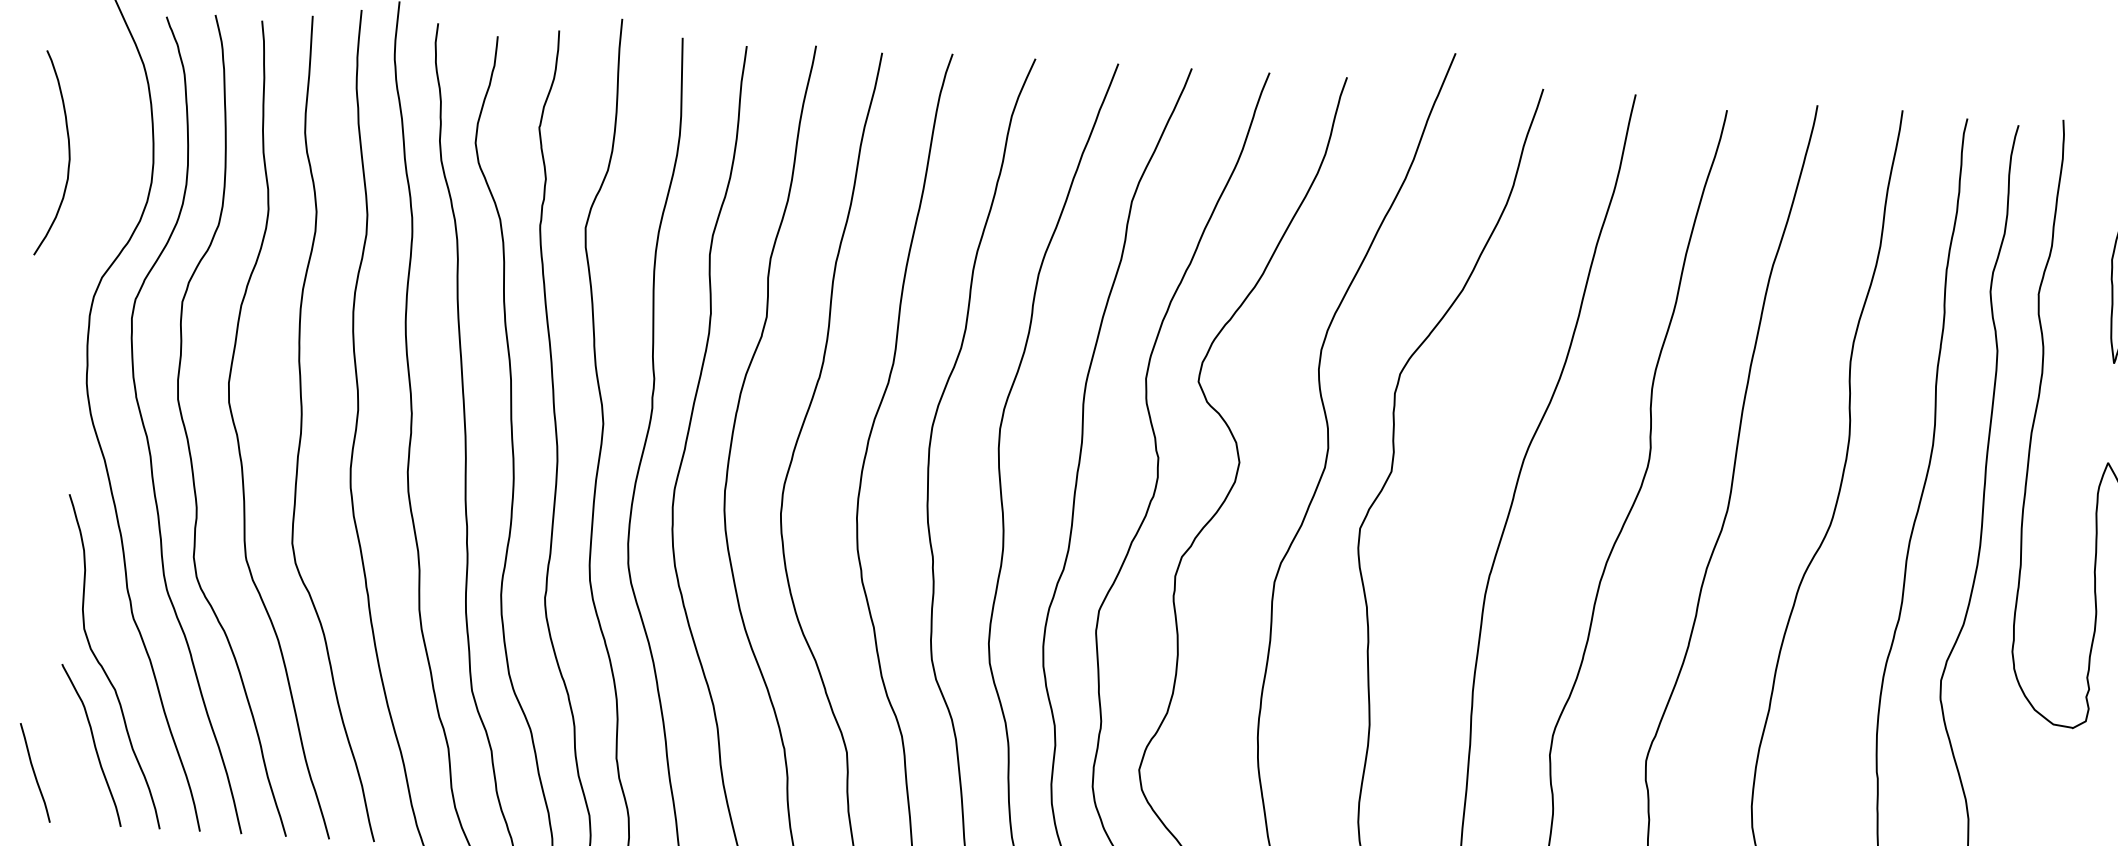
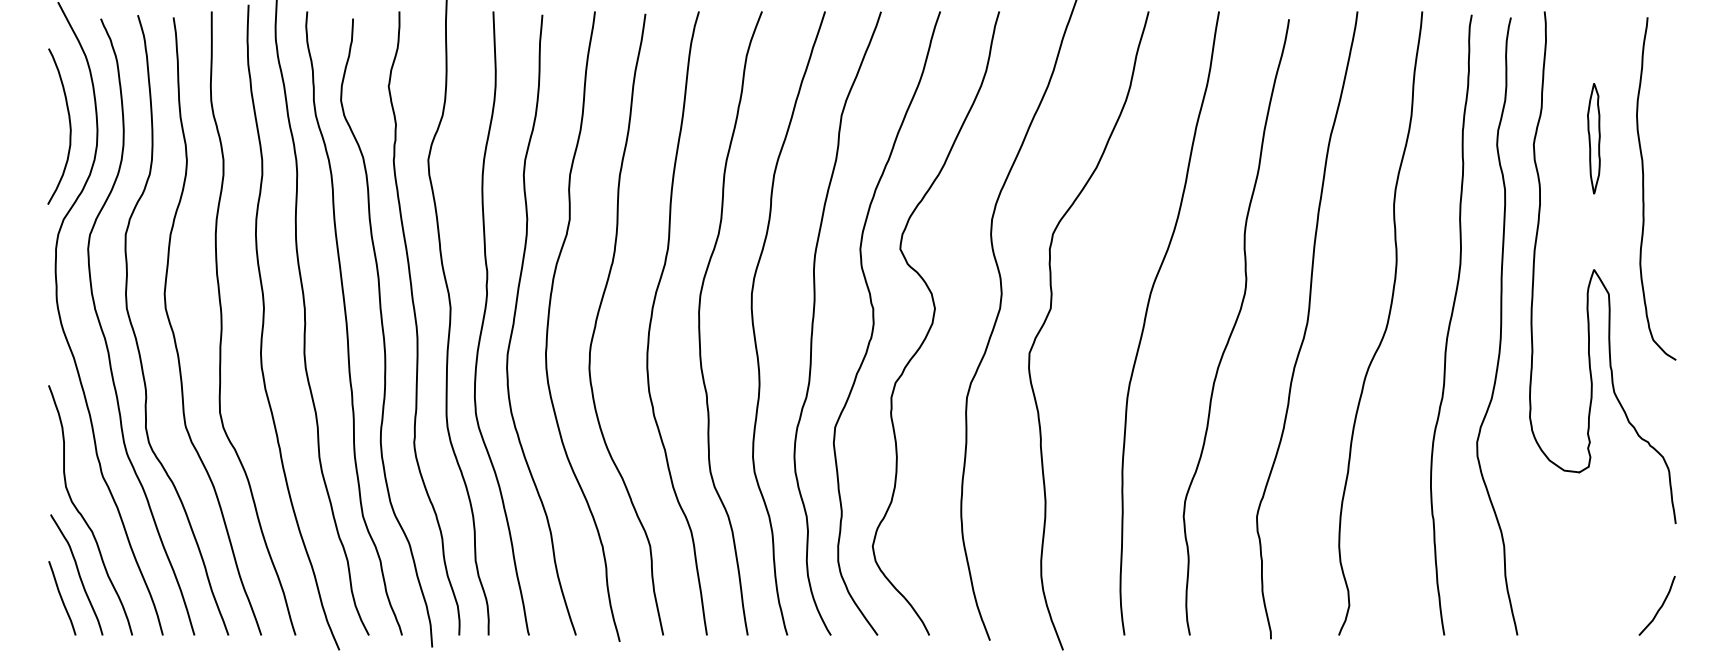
curve: (68, 154) -> (69, 126), moved
curve: (35, 773) -> (62, 598), moved

